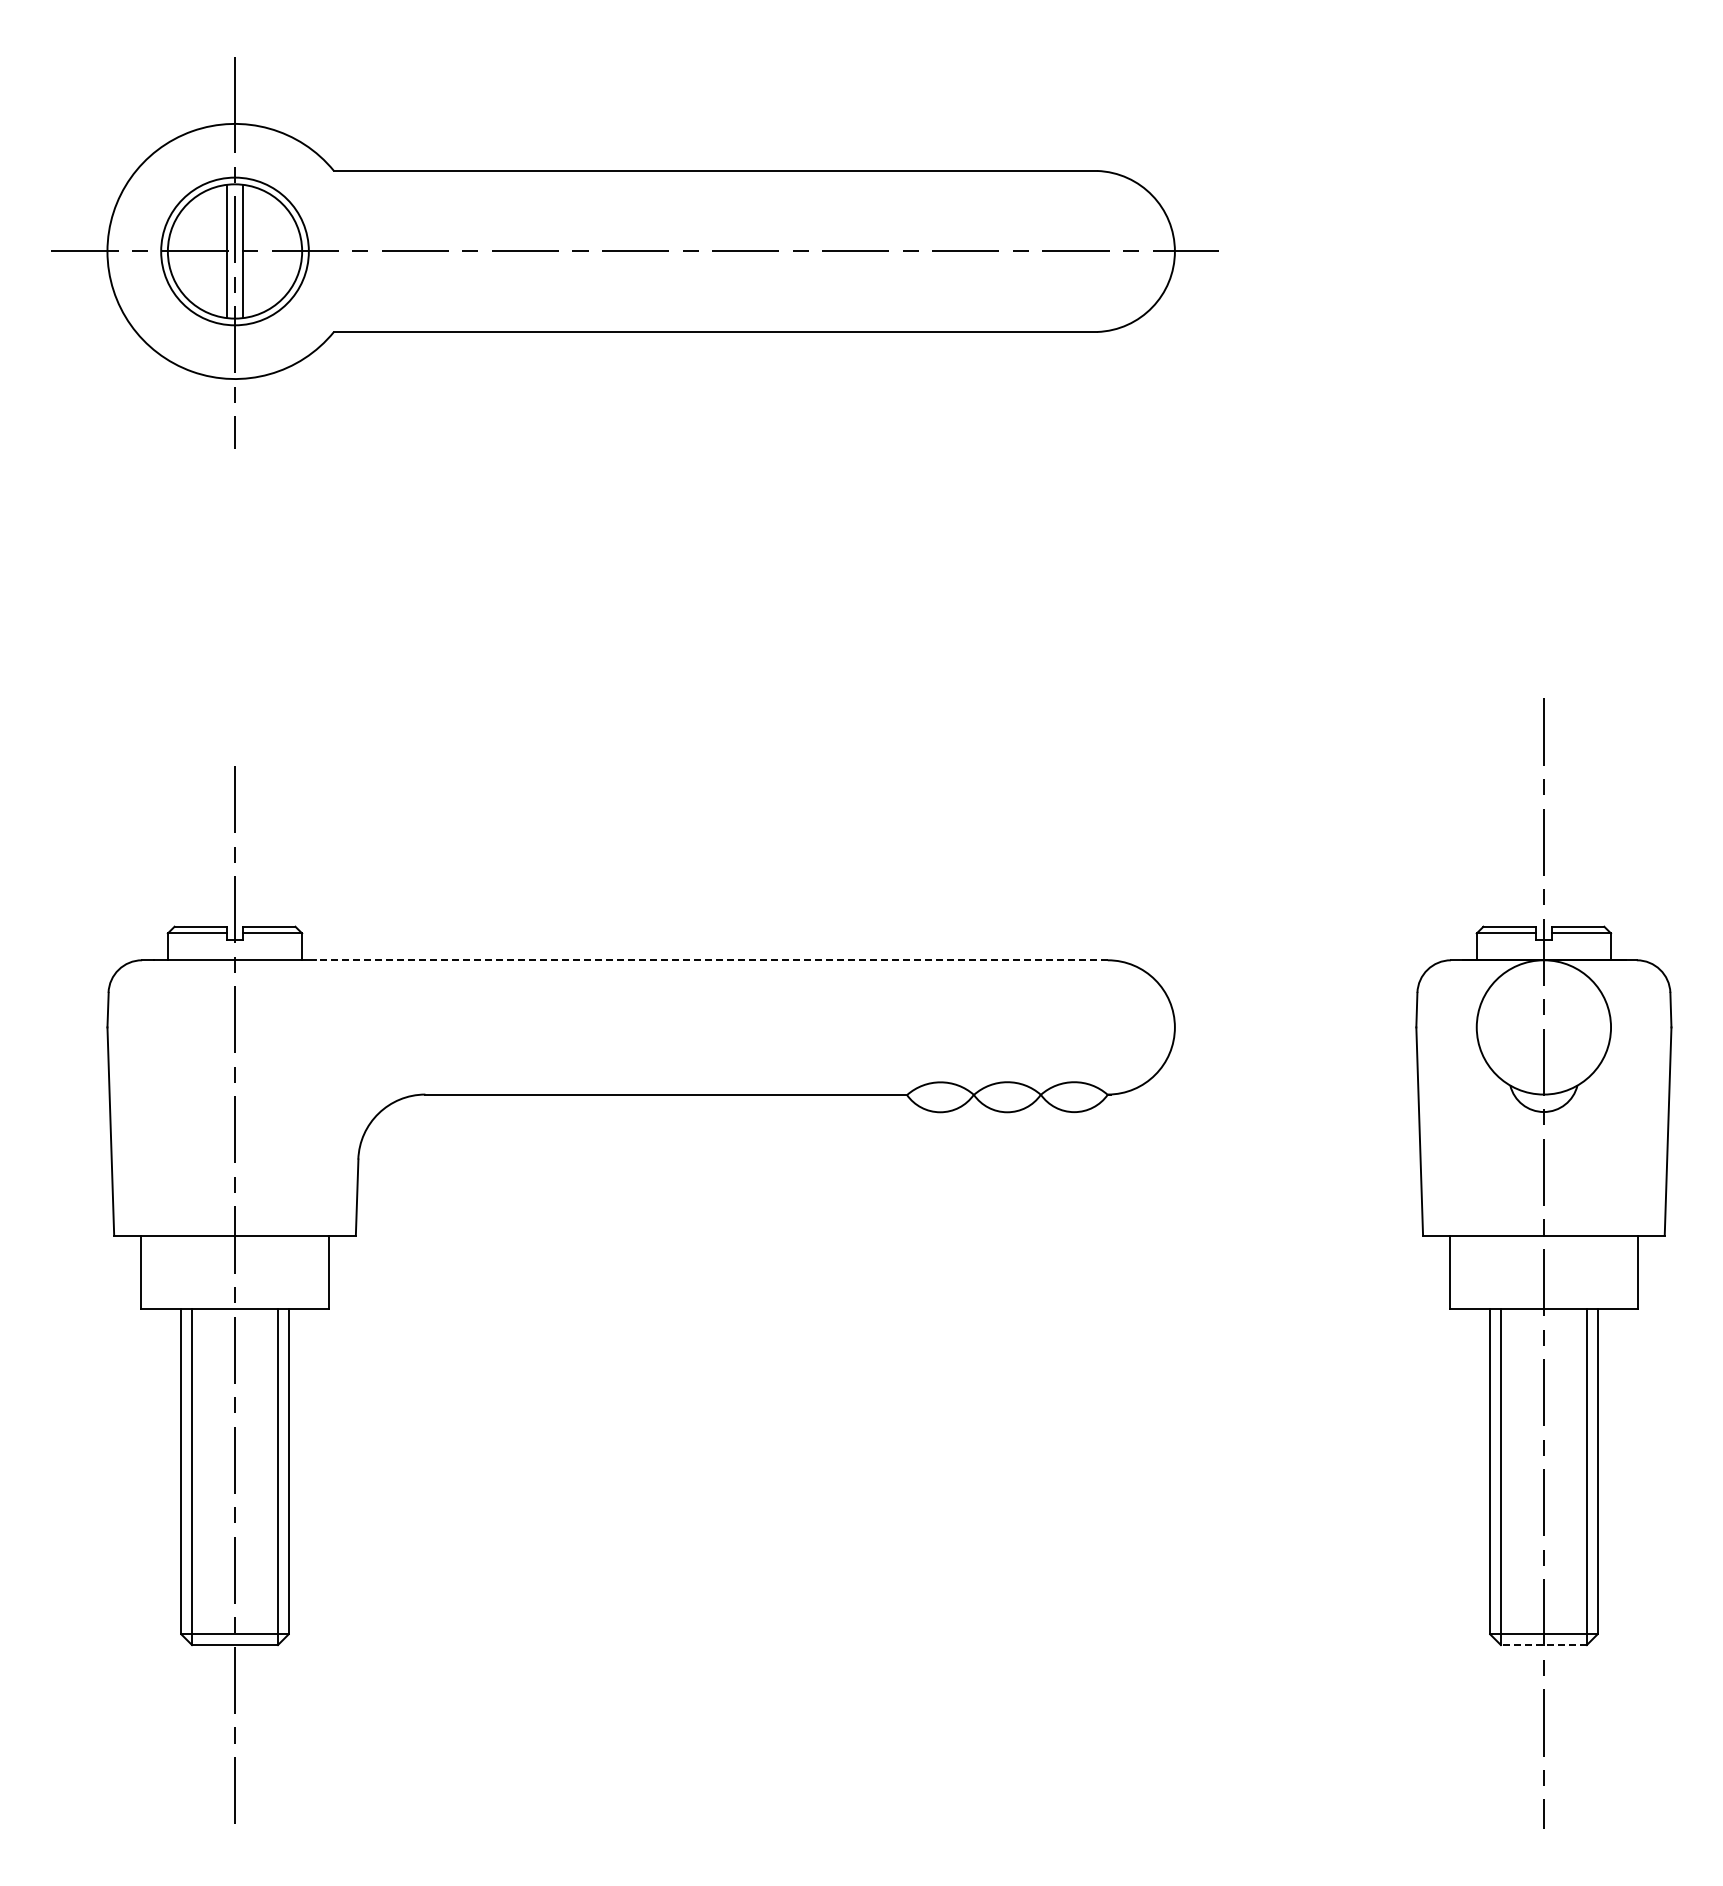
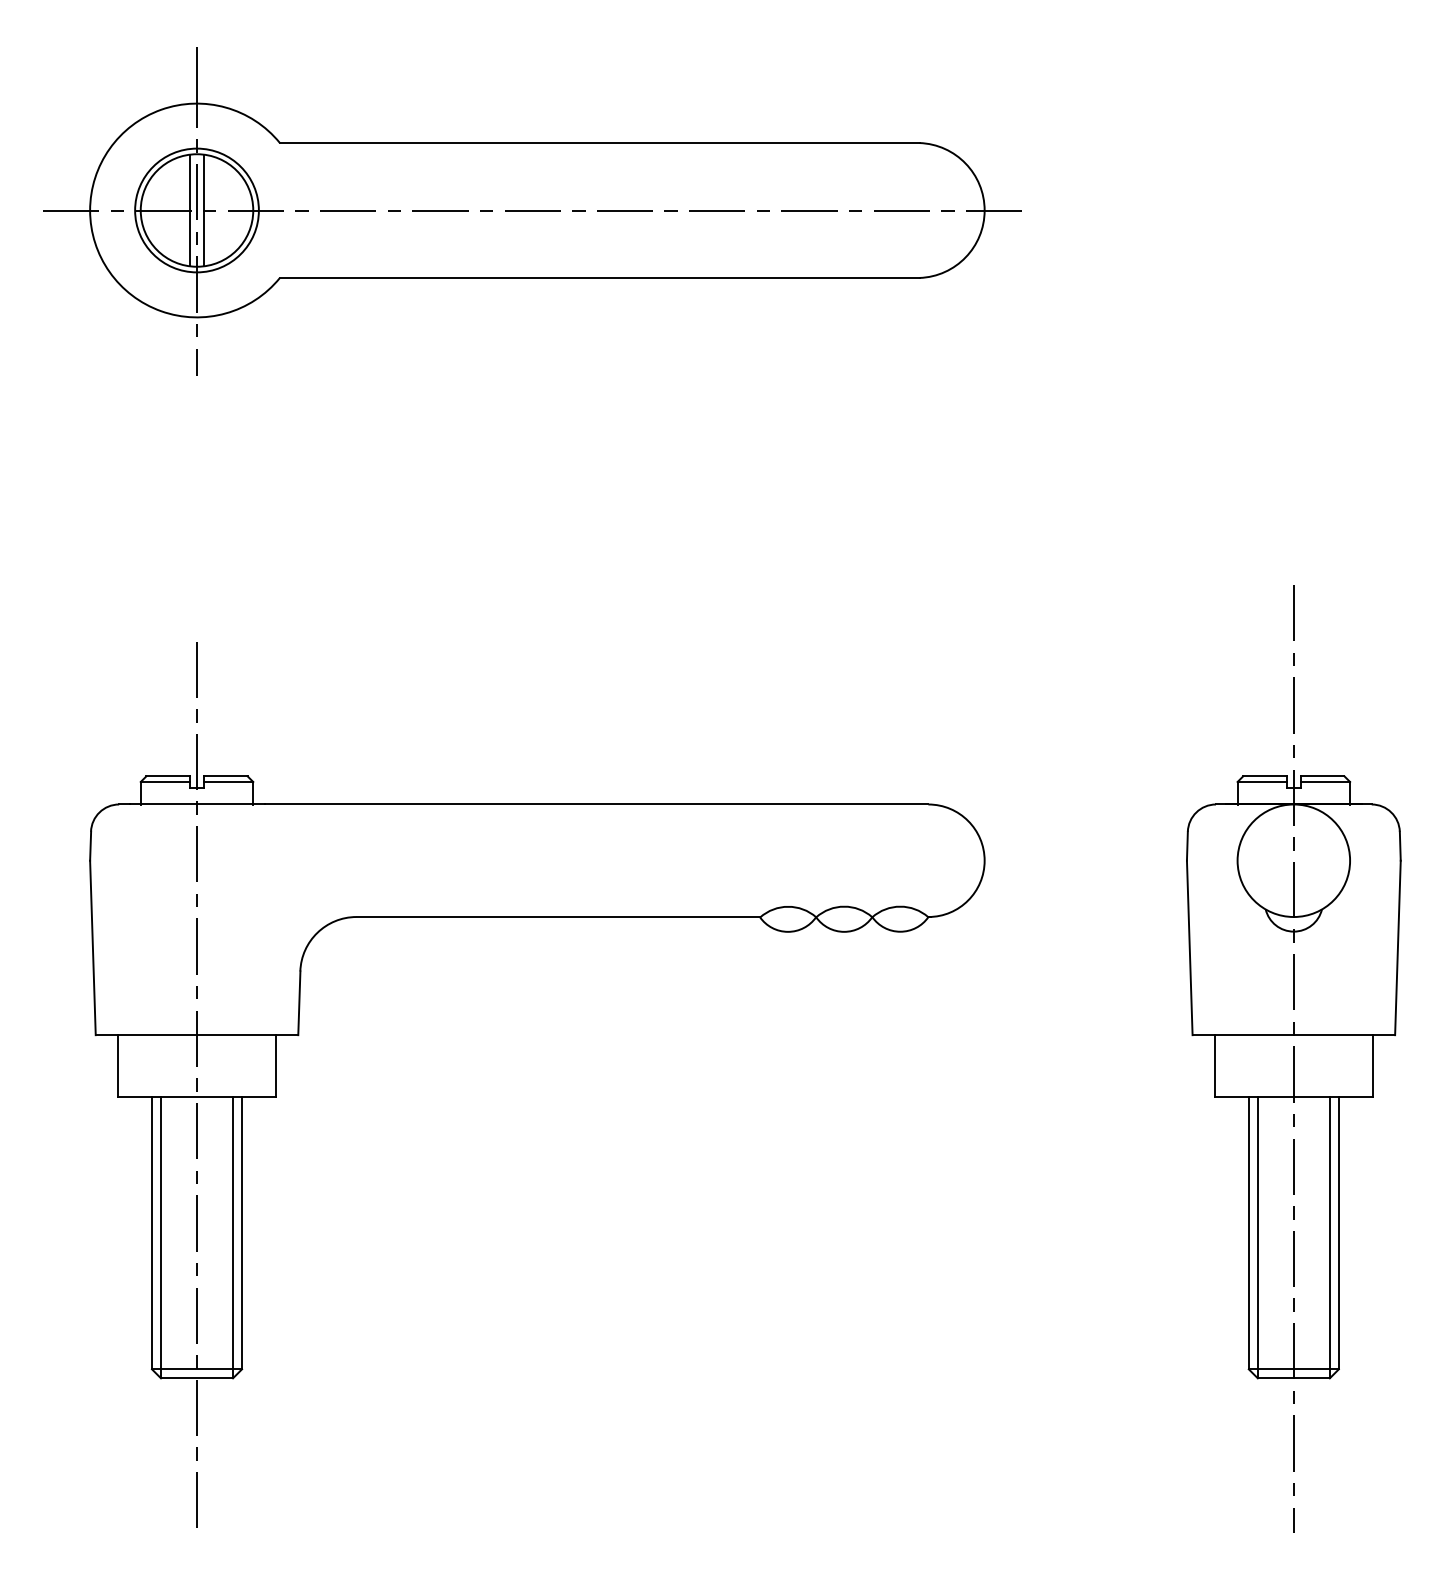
line: (711, 960) -> (596, 804), dashed -> solid
line: (1543, 1645) -> (1293, 1378), dashed -> solid

